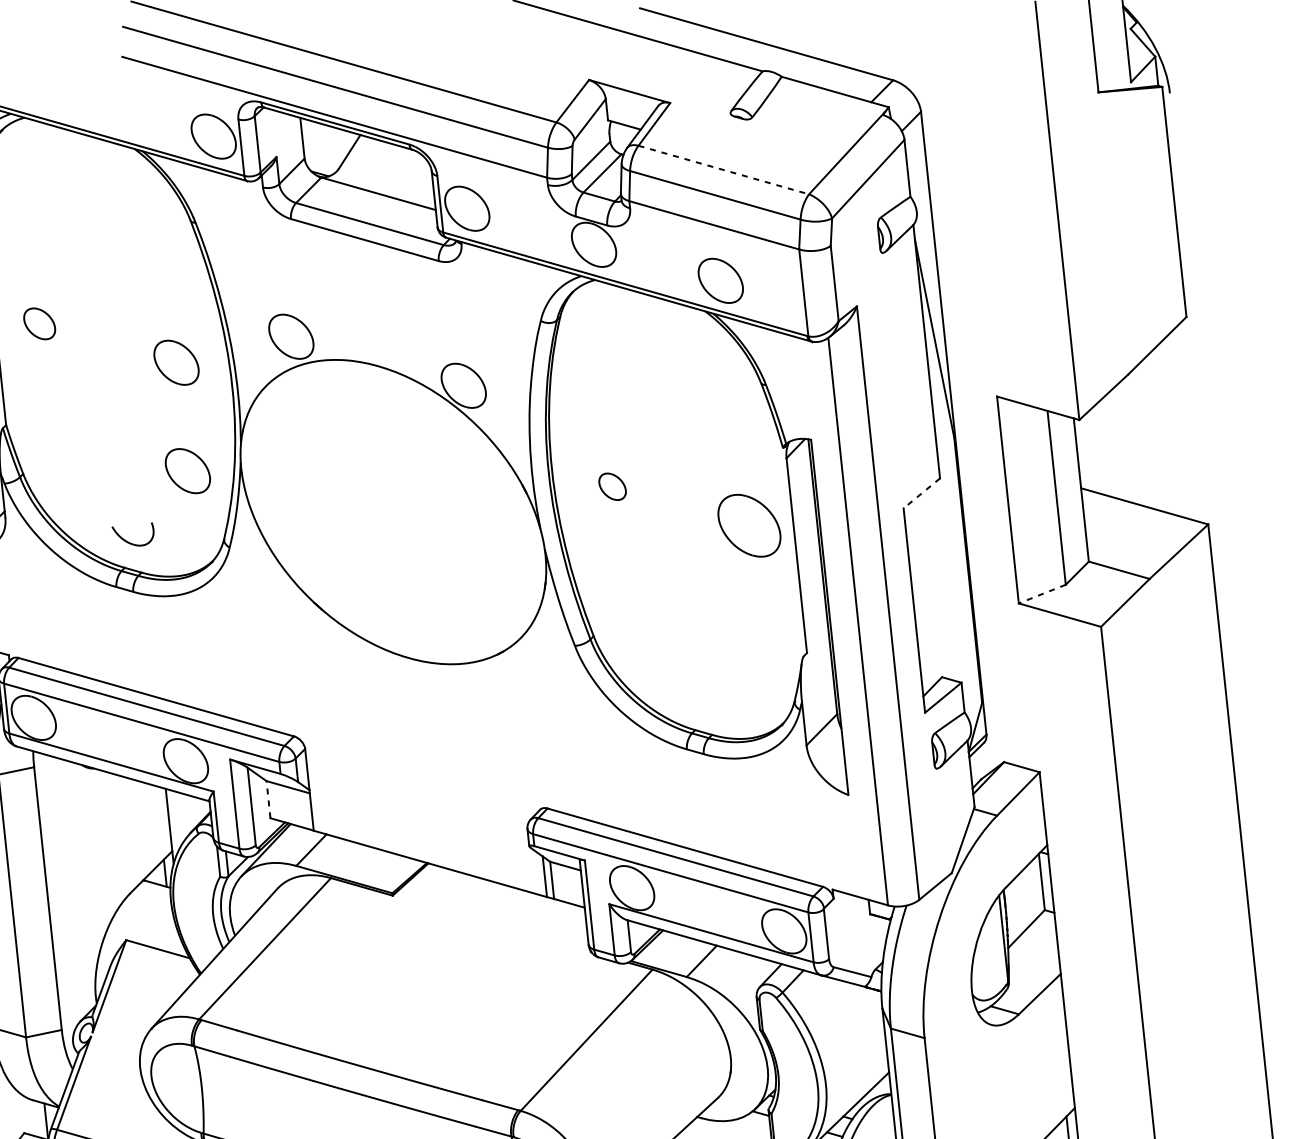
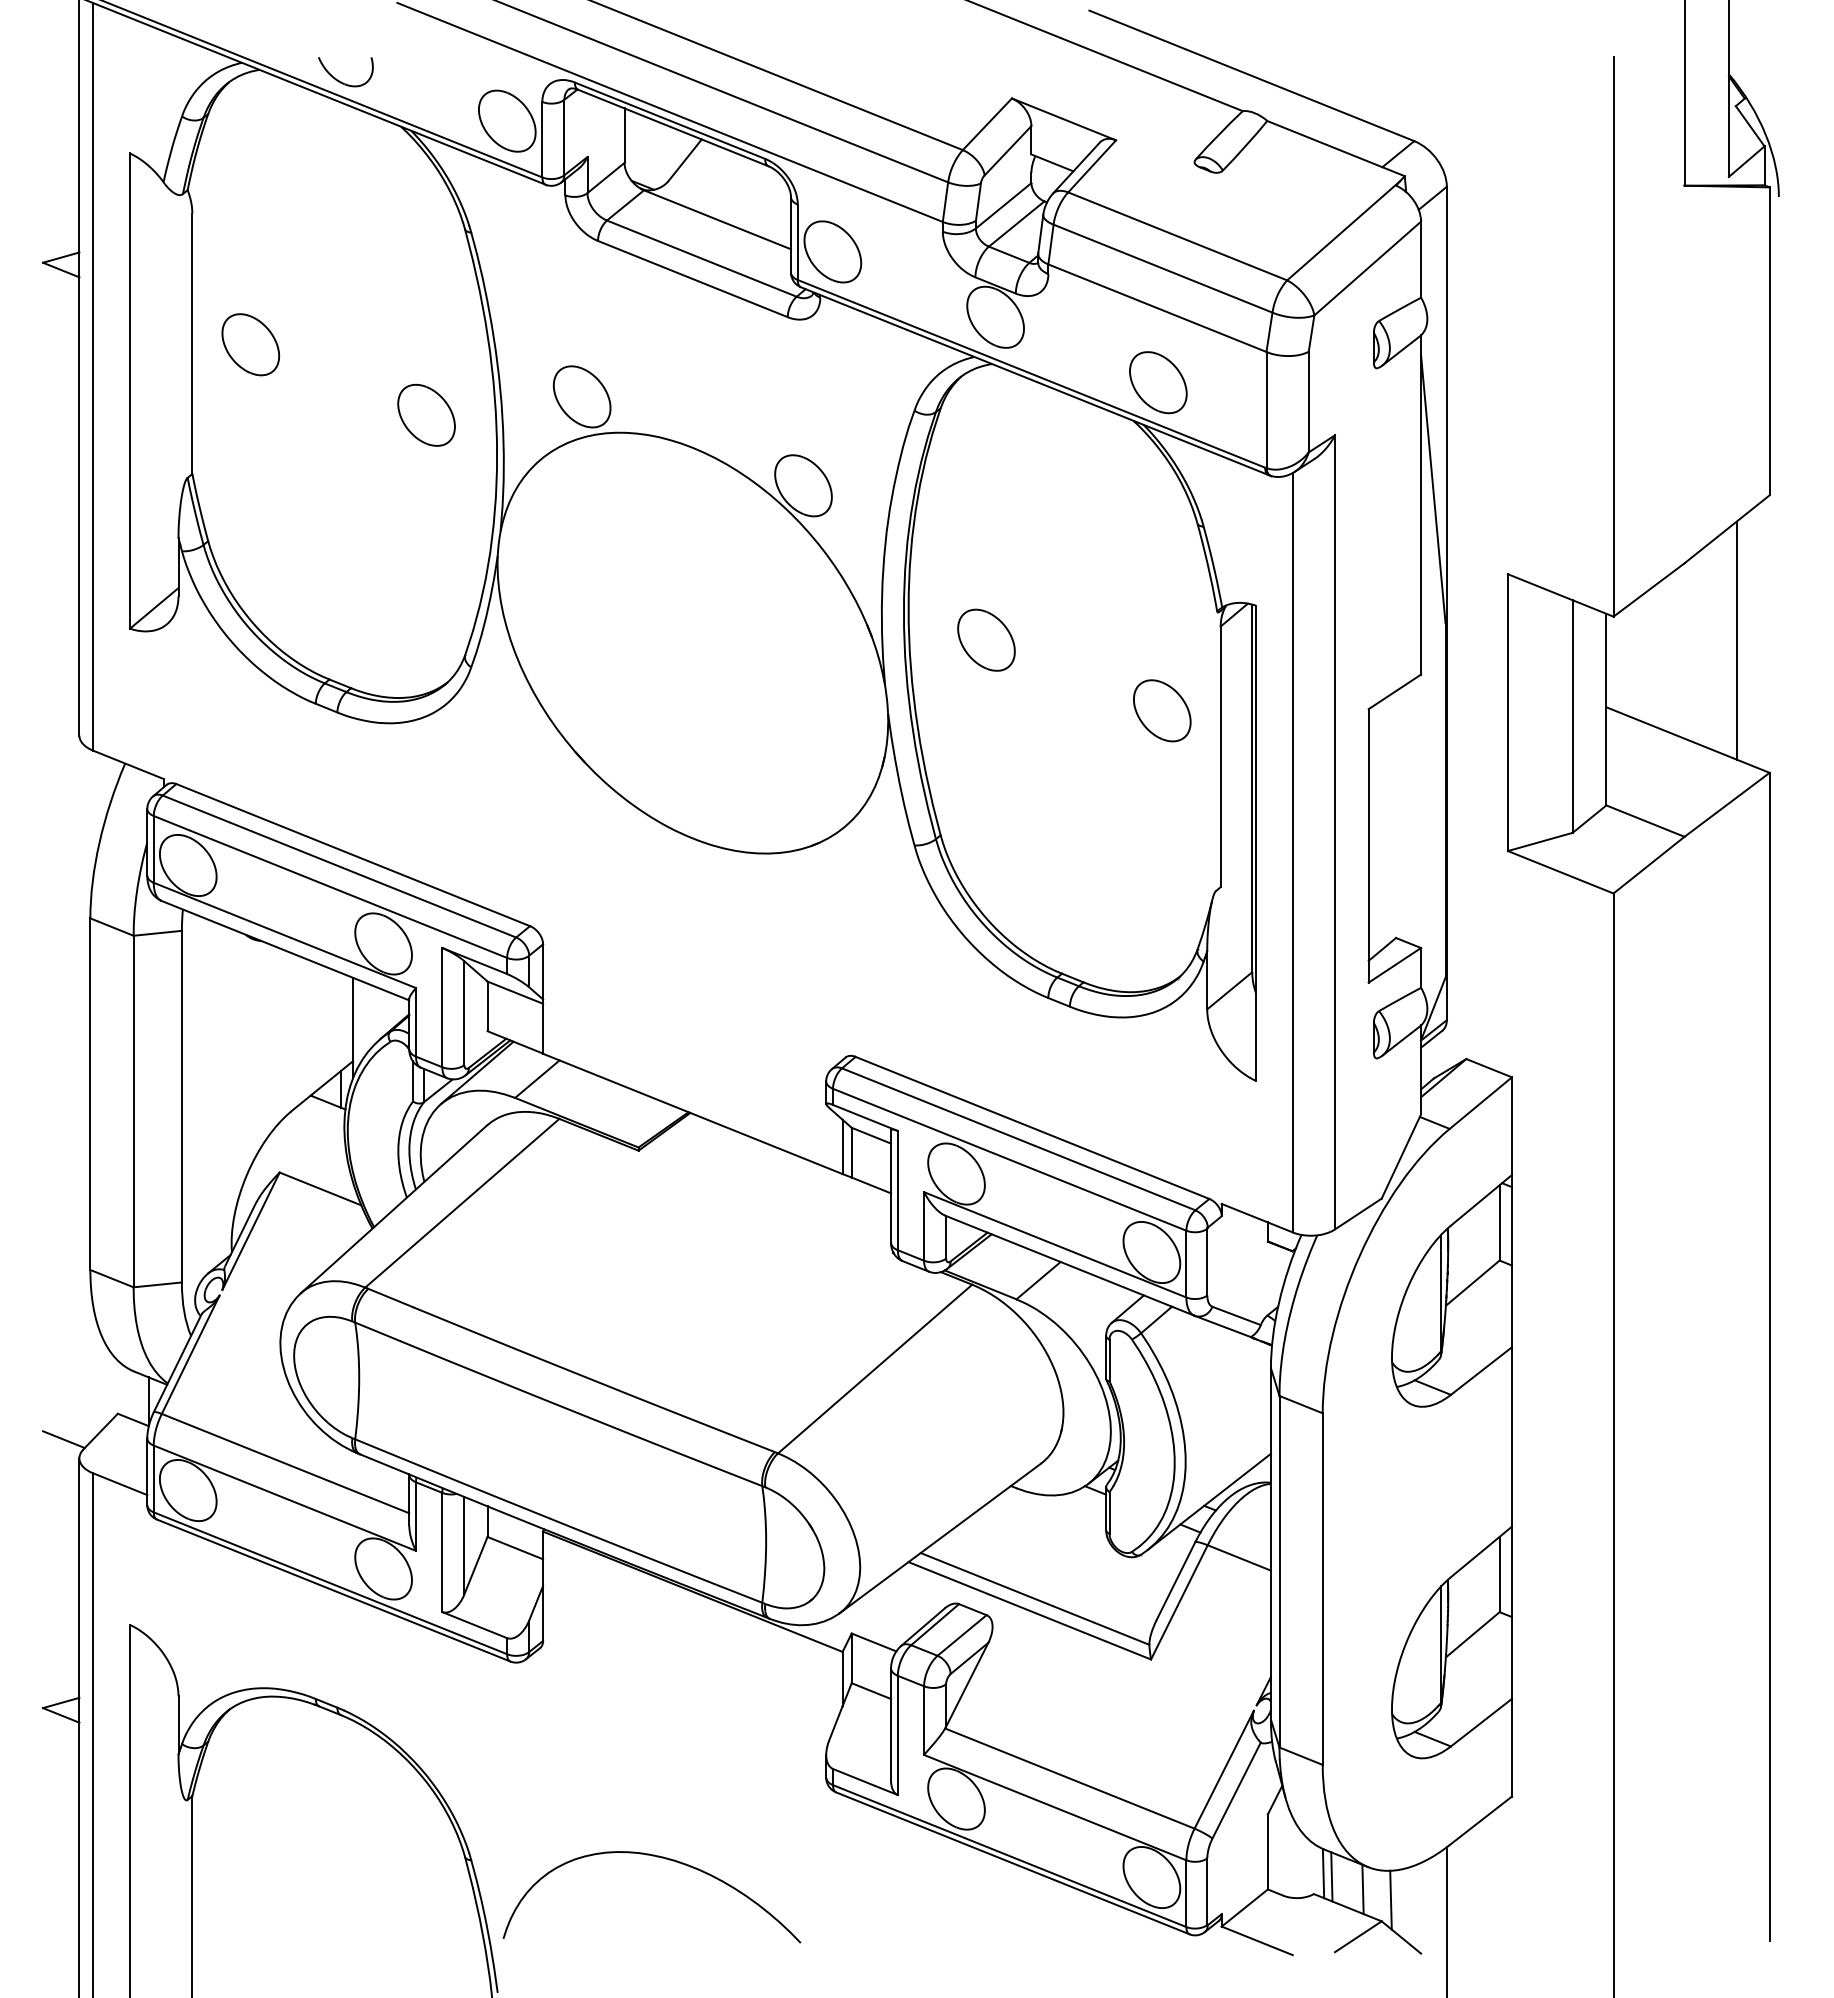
line: (723, 170) -> (1177, 236), dashed -> solid
part: (39, 323) -> (250, 344), size x1.43
line: (1173, 428) -> (1736, 640), added
part: (187, 470) -> (426, 559), removed
part: (612, 486) -> (986, 639), size x1.67
line: (921, 493) -> (1394, 692), dashed -> solid
part: (749, 525) -> (1162, 710), size x0.71
part: (131, 542) -> (341, 81), moved
line: (1042, 593) -> (1540, 841), dashed -> solid
line: (268, 799) -> (487, 1006), dashed -> solid

